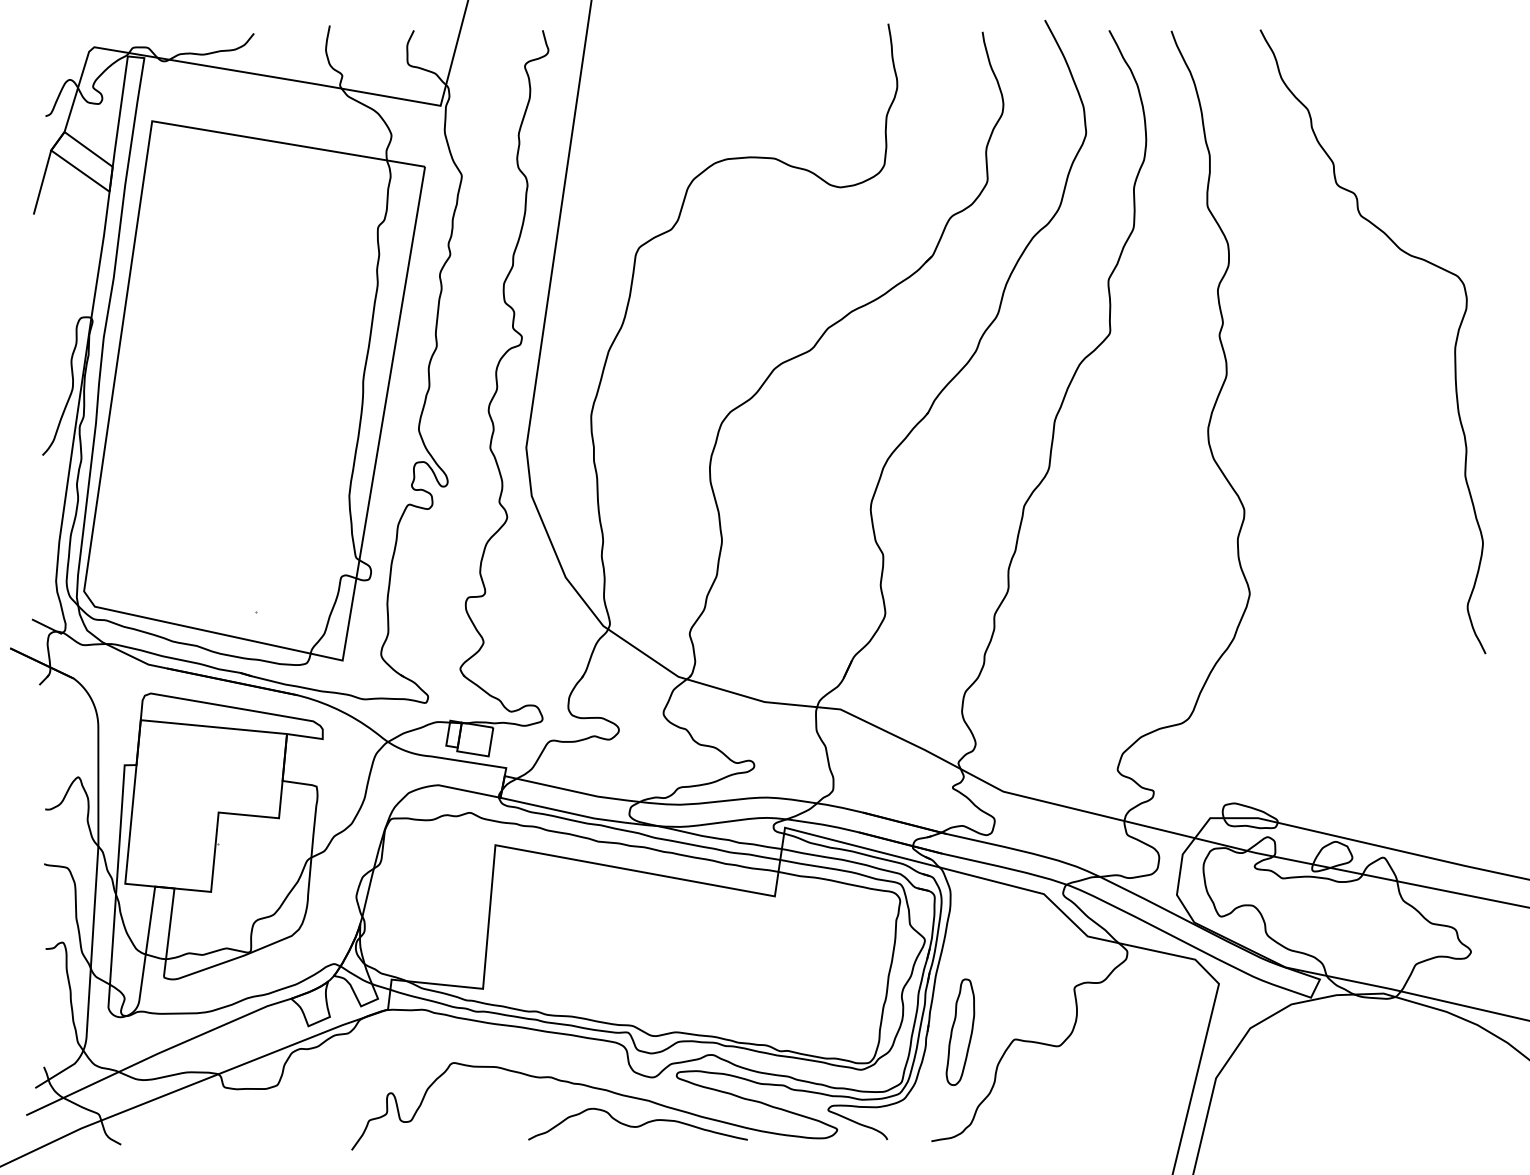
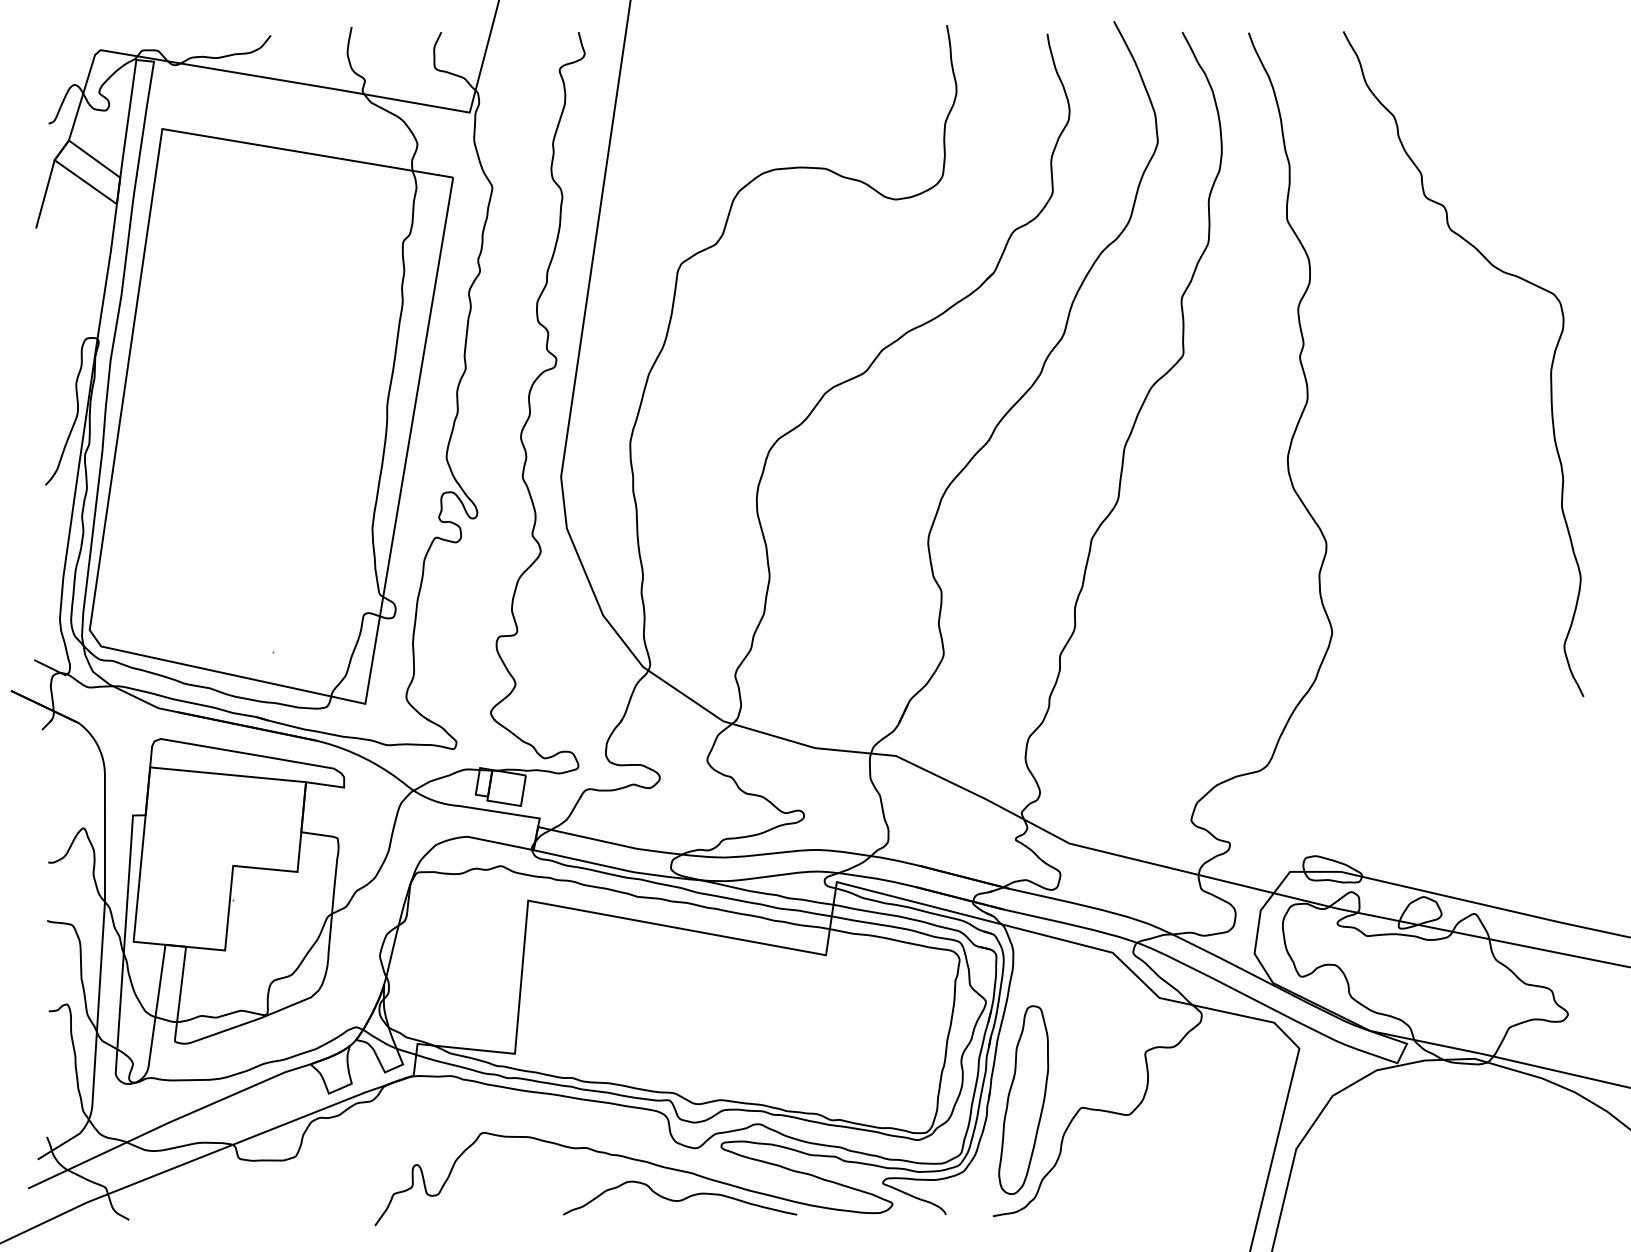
part: (960, 1031) -> (1023, 1099), size x1.67

